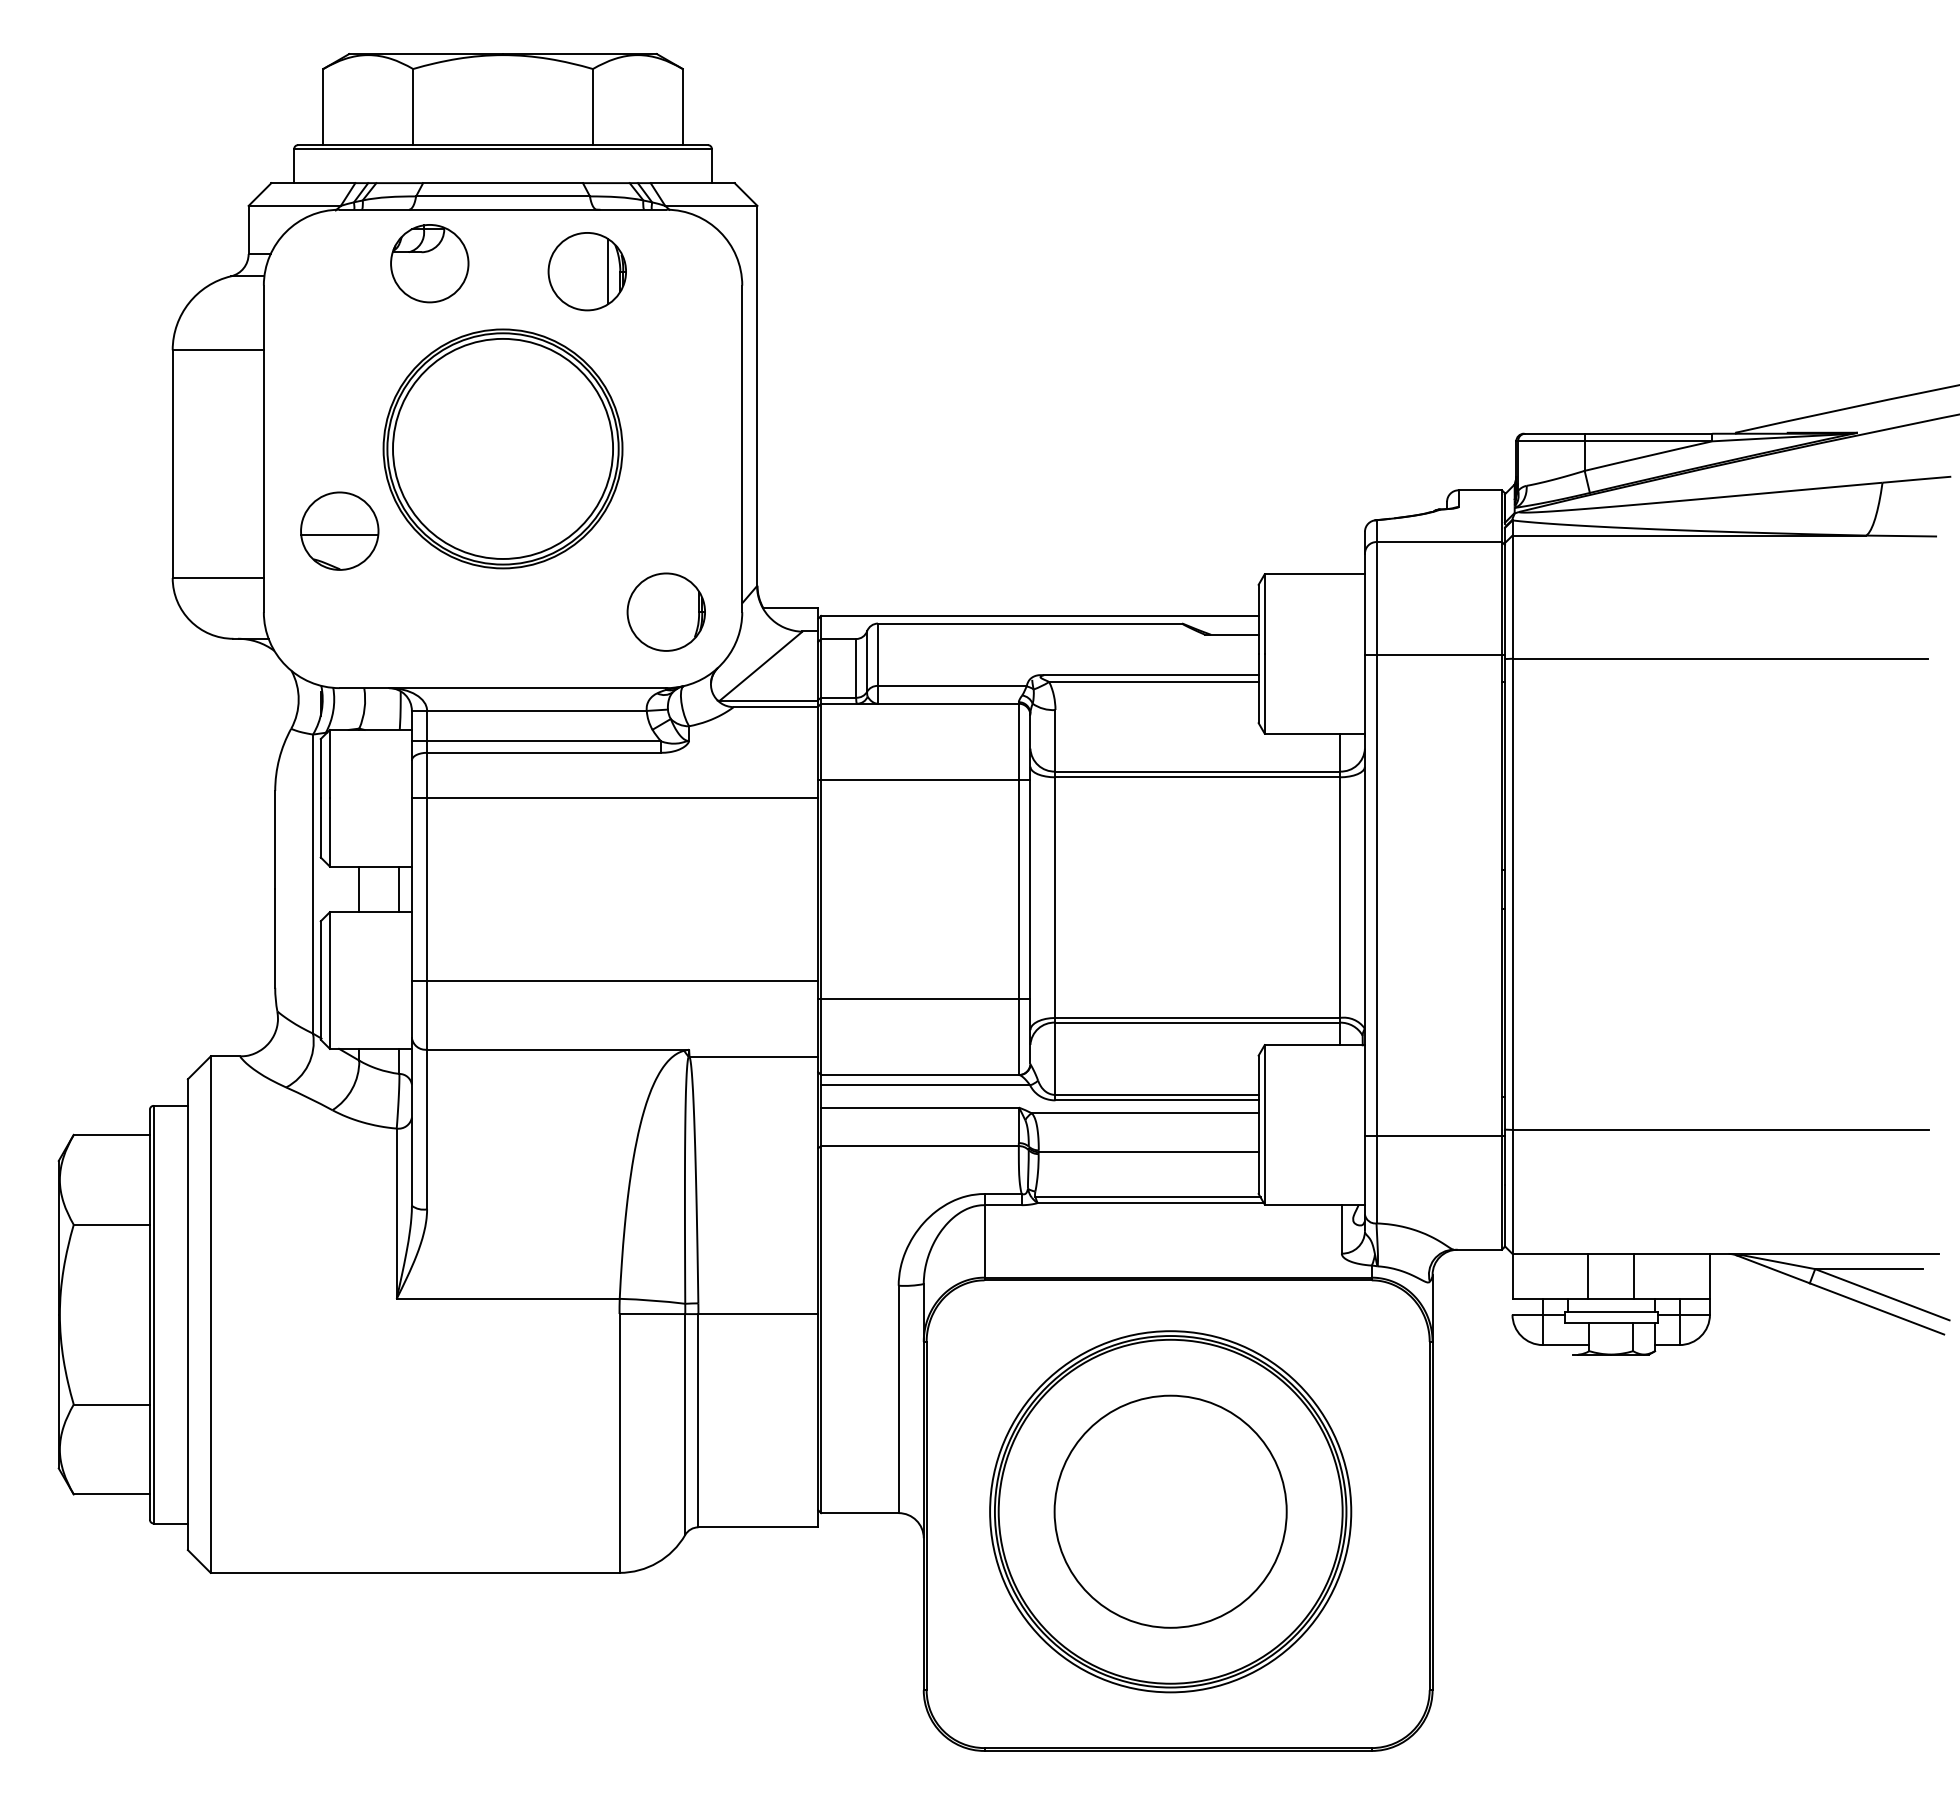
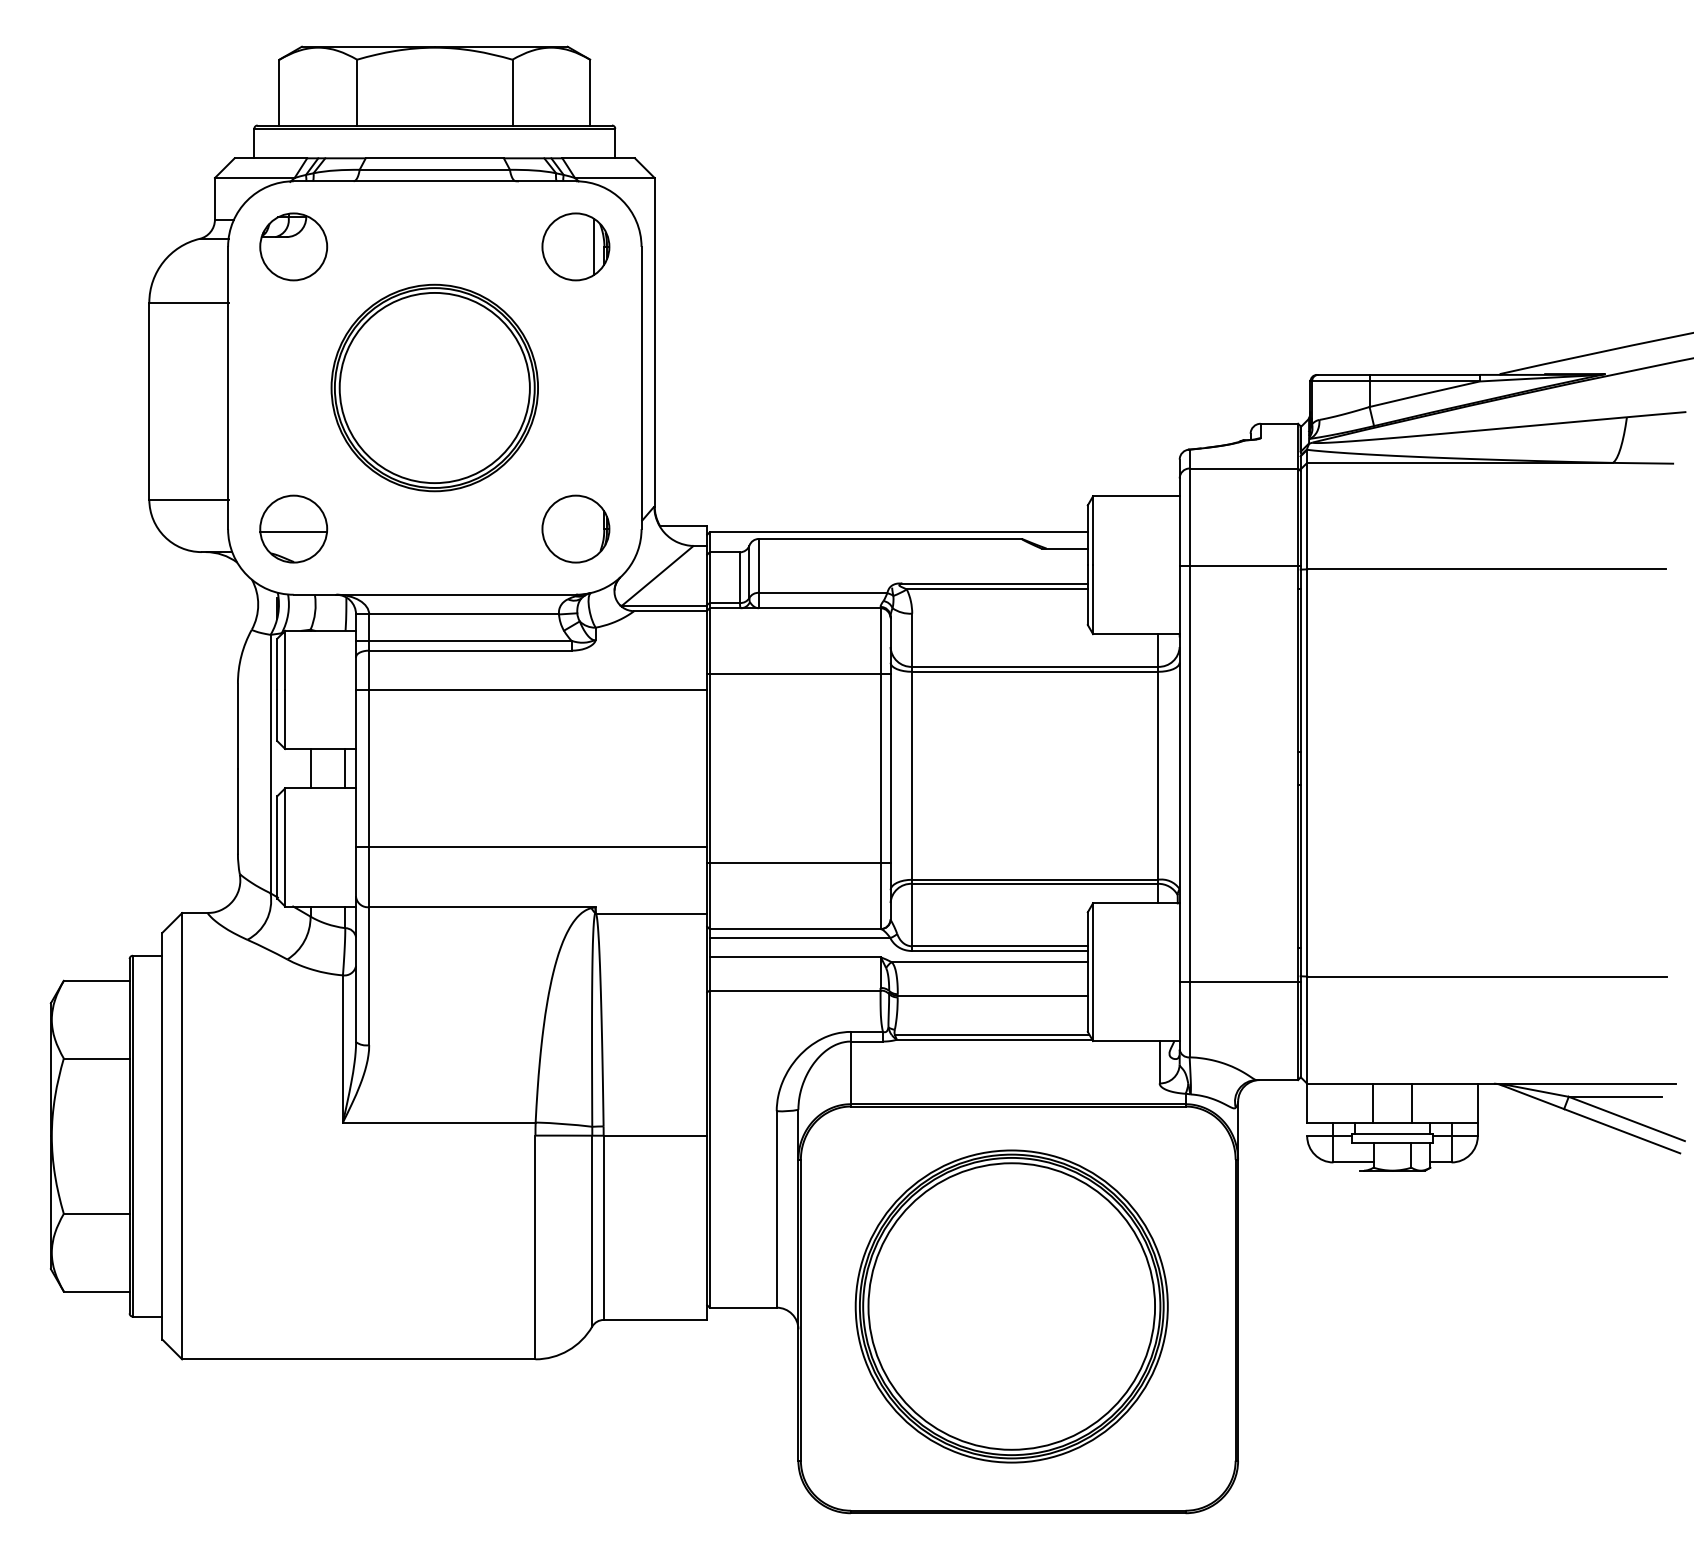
part: (429, 263) -> (293, 246), moved
part: (586, 271) -> (575, 246), moved
part: (339, 530) -> (293, 528), moved
circle: (1170, 1511) -> (1011, 1306), size x1.43

